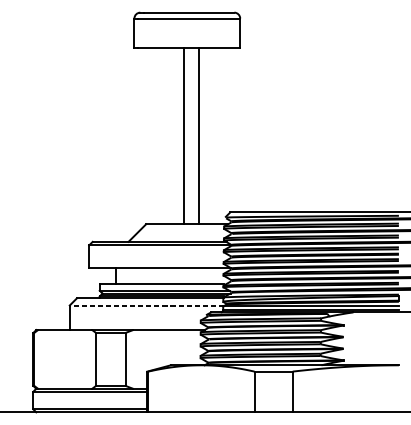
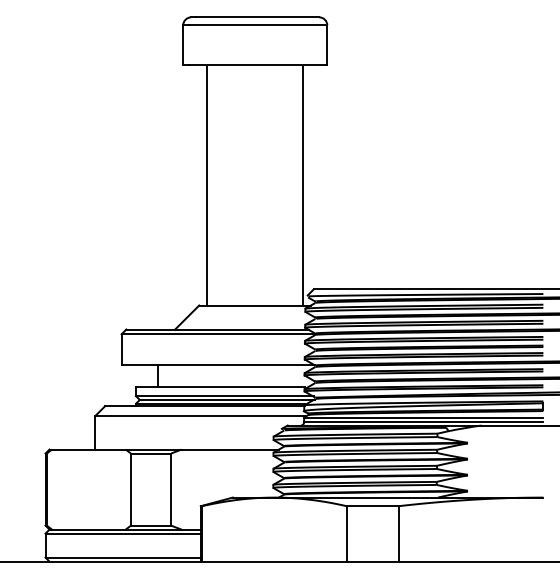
line: (183, 136) -> (207, 185), moved
line: (199, 136) -> (303, 185), moved
line: (146, 305) -> (199, 416), dashed -> solid

